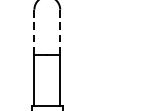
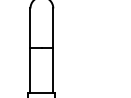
line: (34, 32) -> (30, 28), dashed -> solid
line: (60, 32) -> (53, 28), dashed -> solid

